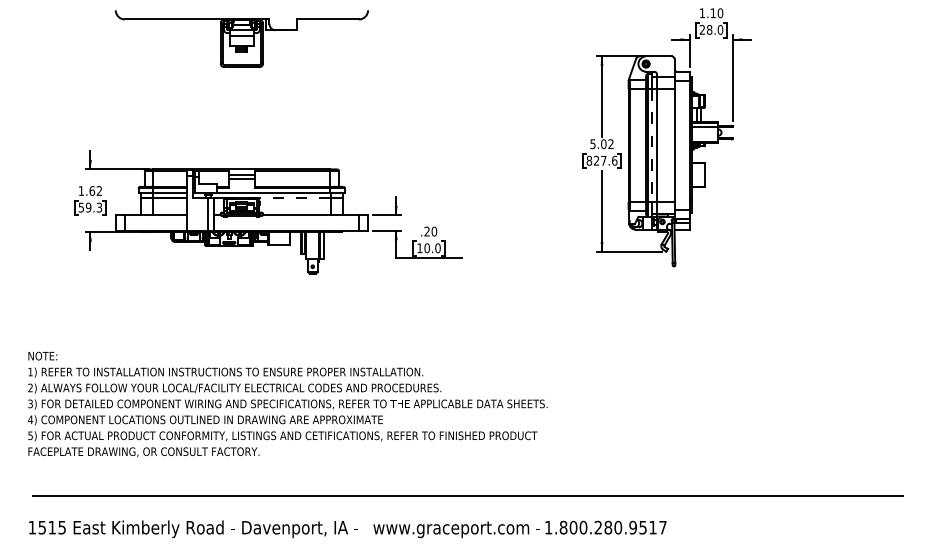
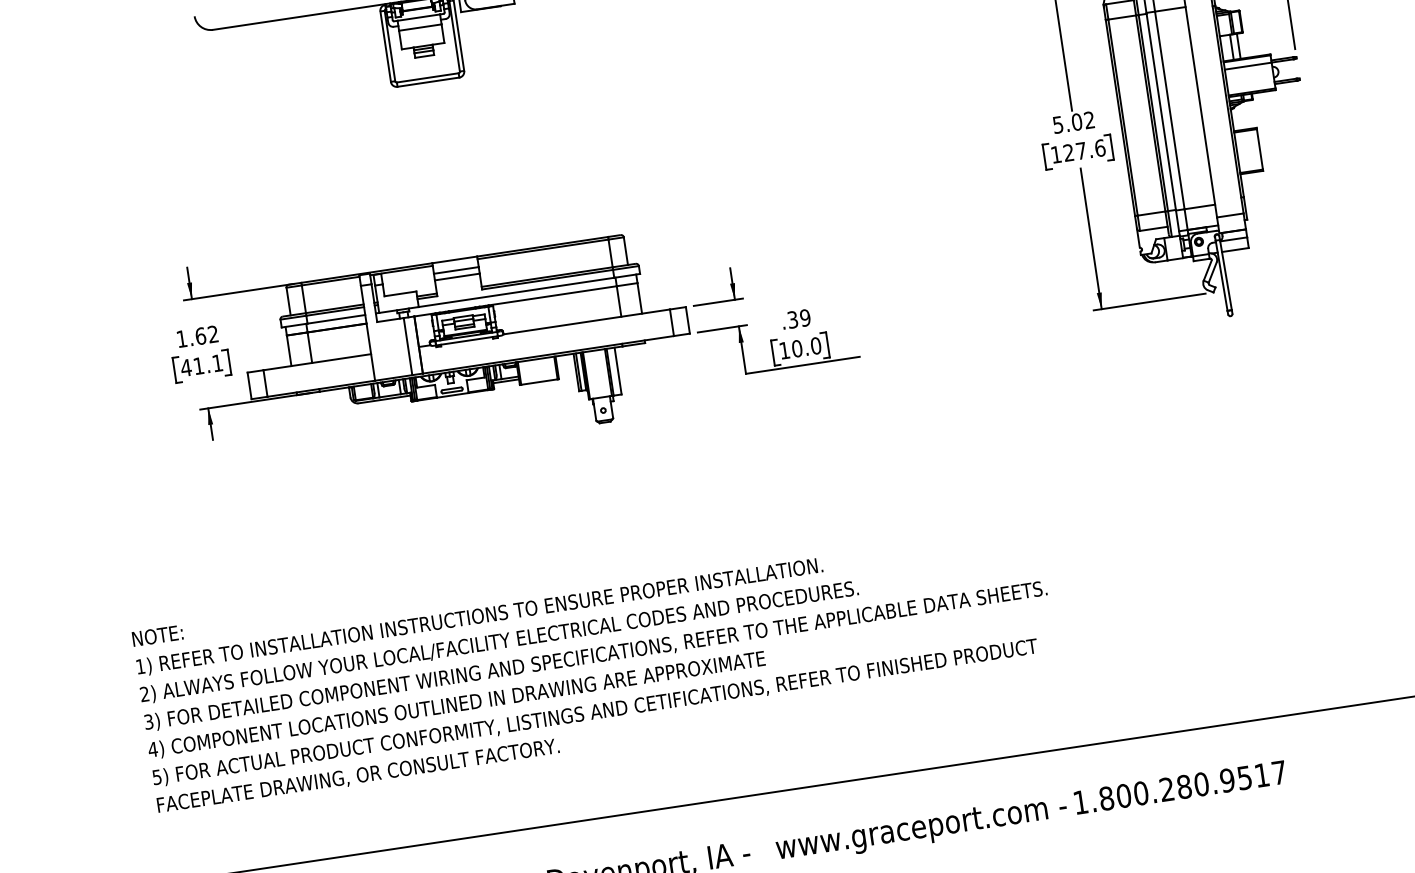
line: (652, 146) -> (1162, 113), dashed -> solid
text: (589, 160) -> (1056, 154), 827.6 -> 127.6
line: (293, 197) -> (551, 295), dashed -> solid
text: (90, 207) -> (201, 365), 59.3 -> 41.1
text: (430, 231) -> (798, 318), .20 -> .39

